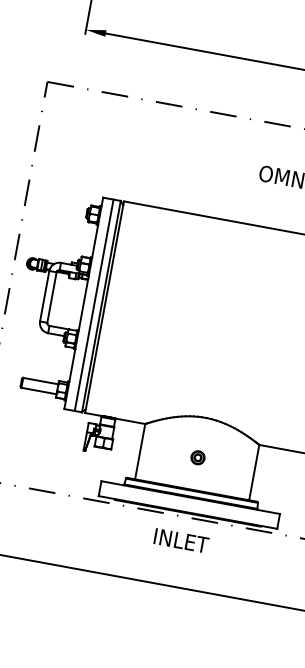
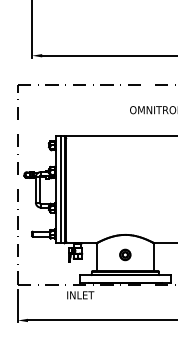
part: (198, 458) -> (125, 255), size x1.6
text: (180, 541) -> (80, 295), moved

